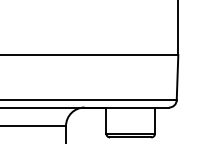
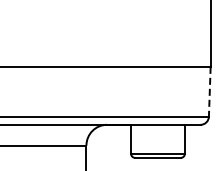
line: (177, 77) -> (209, 91), solid -> dashed

